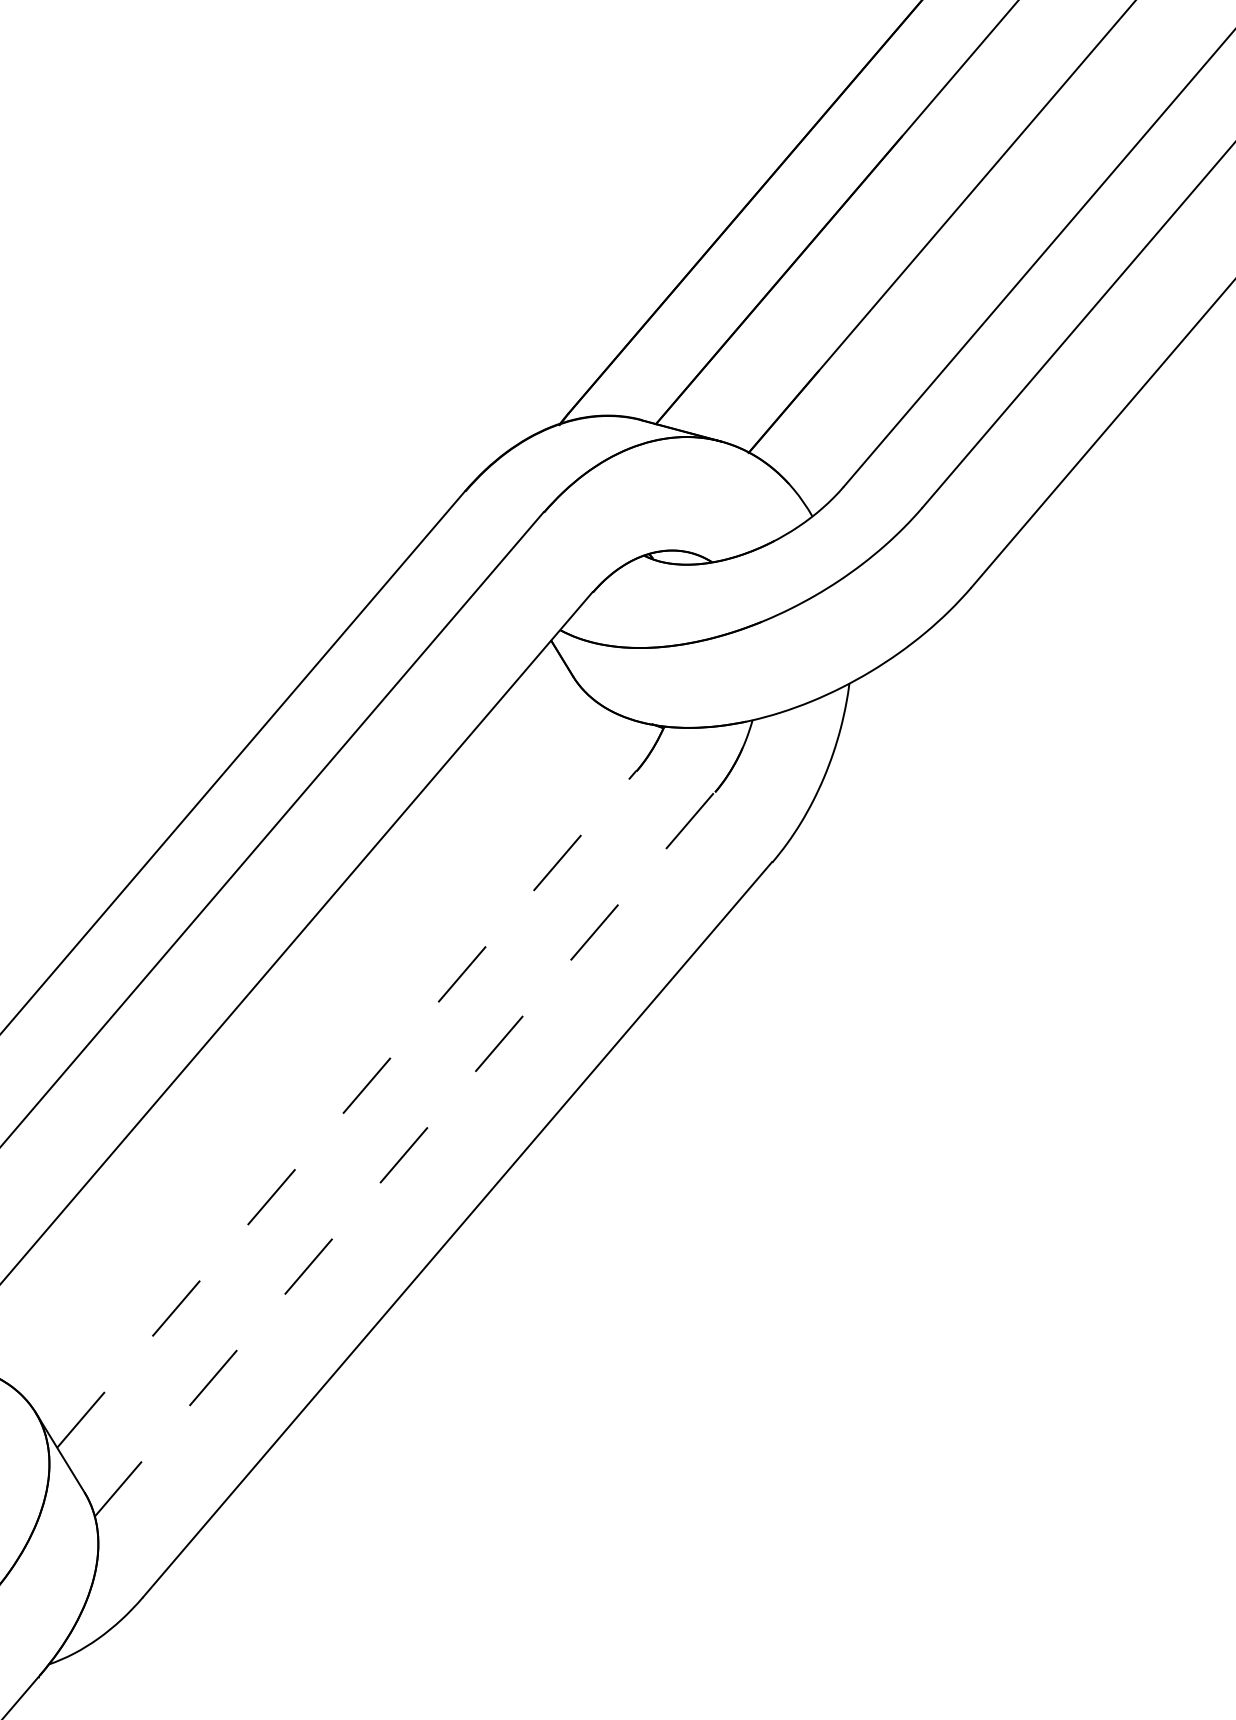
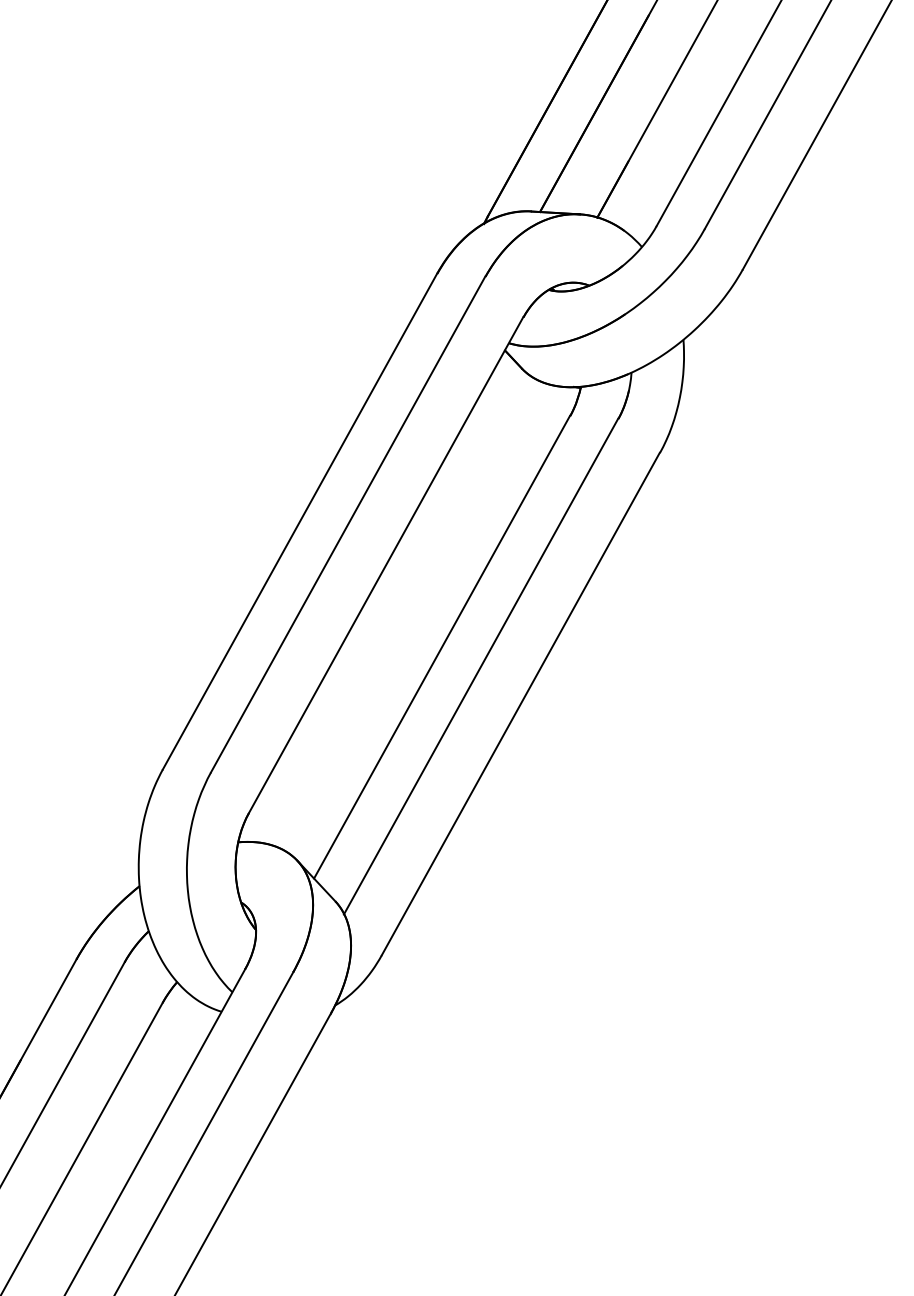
line: (347, 1108) -> (442, 646), dashed -> solid
line: (405, 1154) -> (481, 666), dashed -> solid

